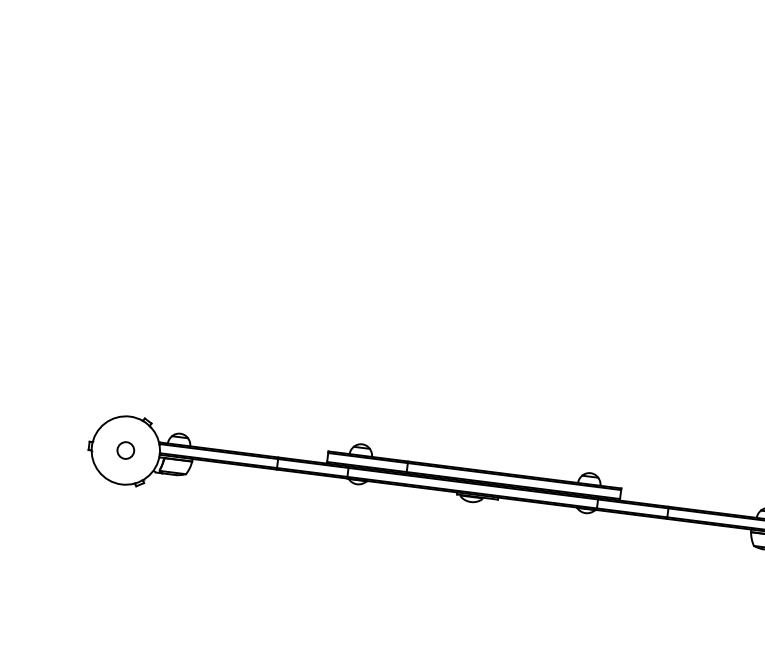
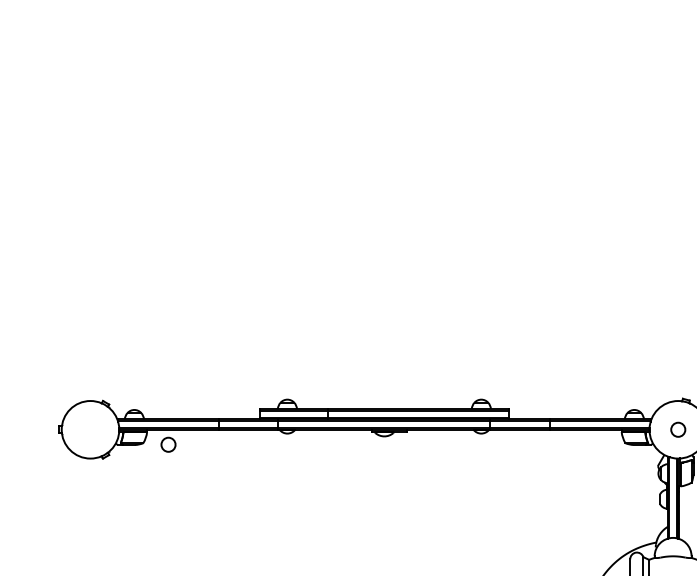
circle: (125, 450) -> (168, 444), moved

